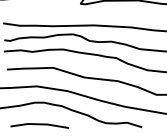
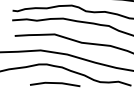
line: (39, 125) -> (54, 84), moved

